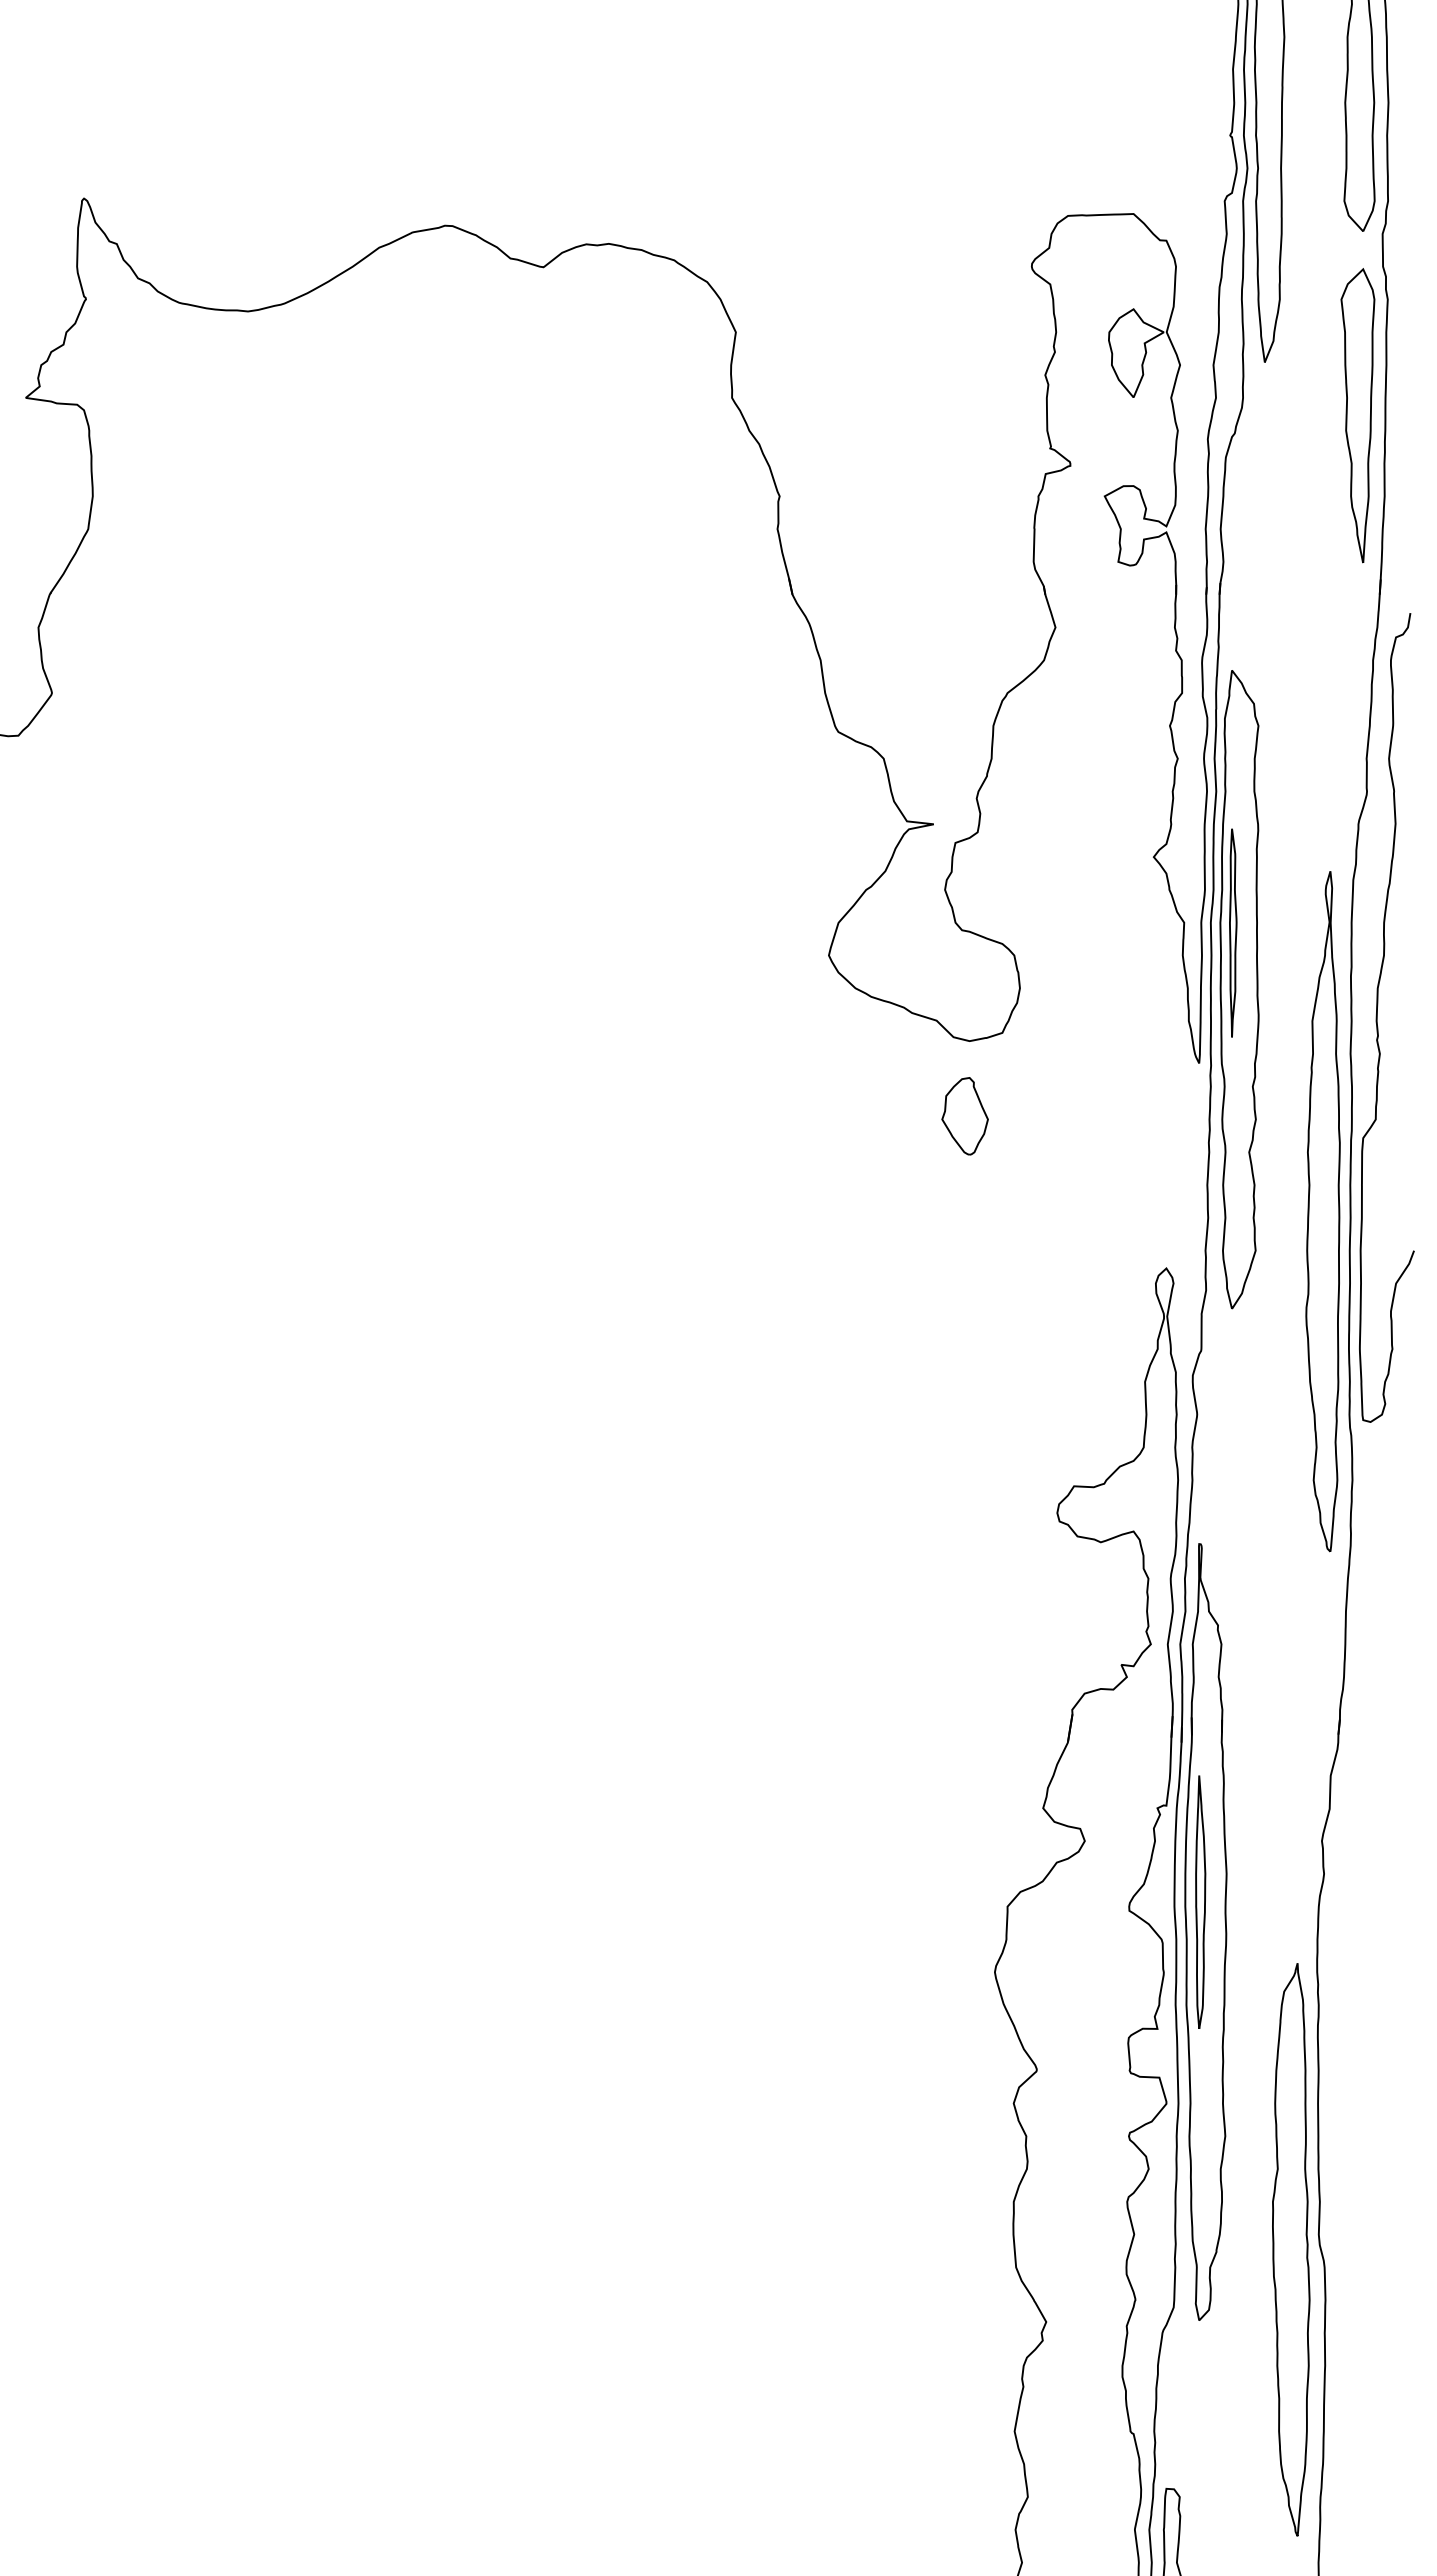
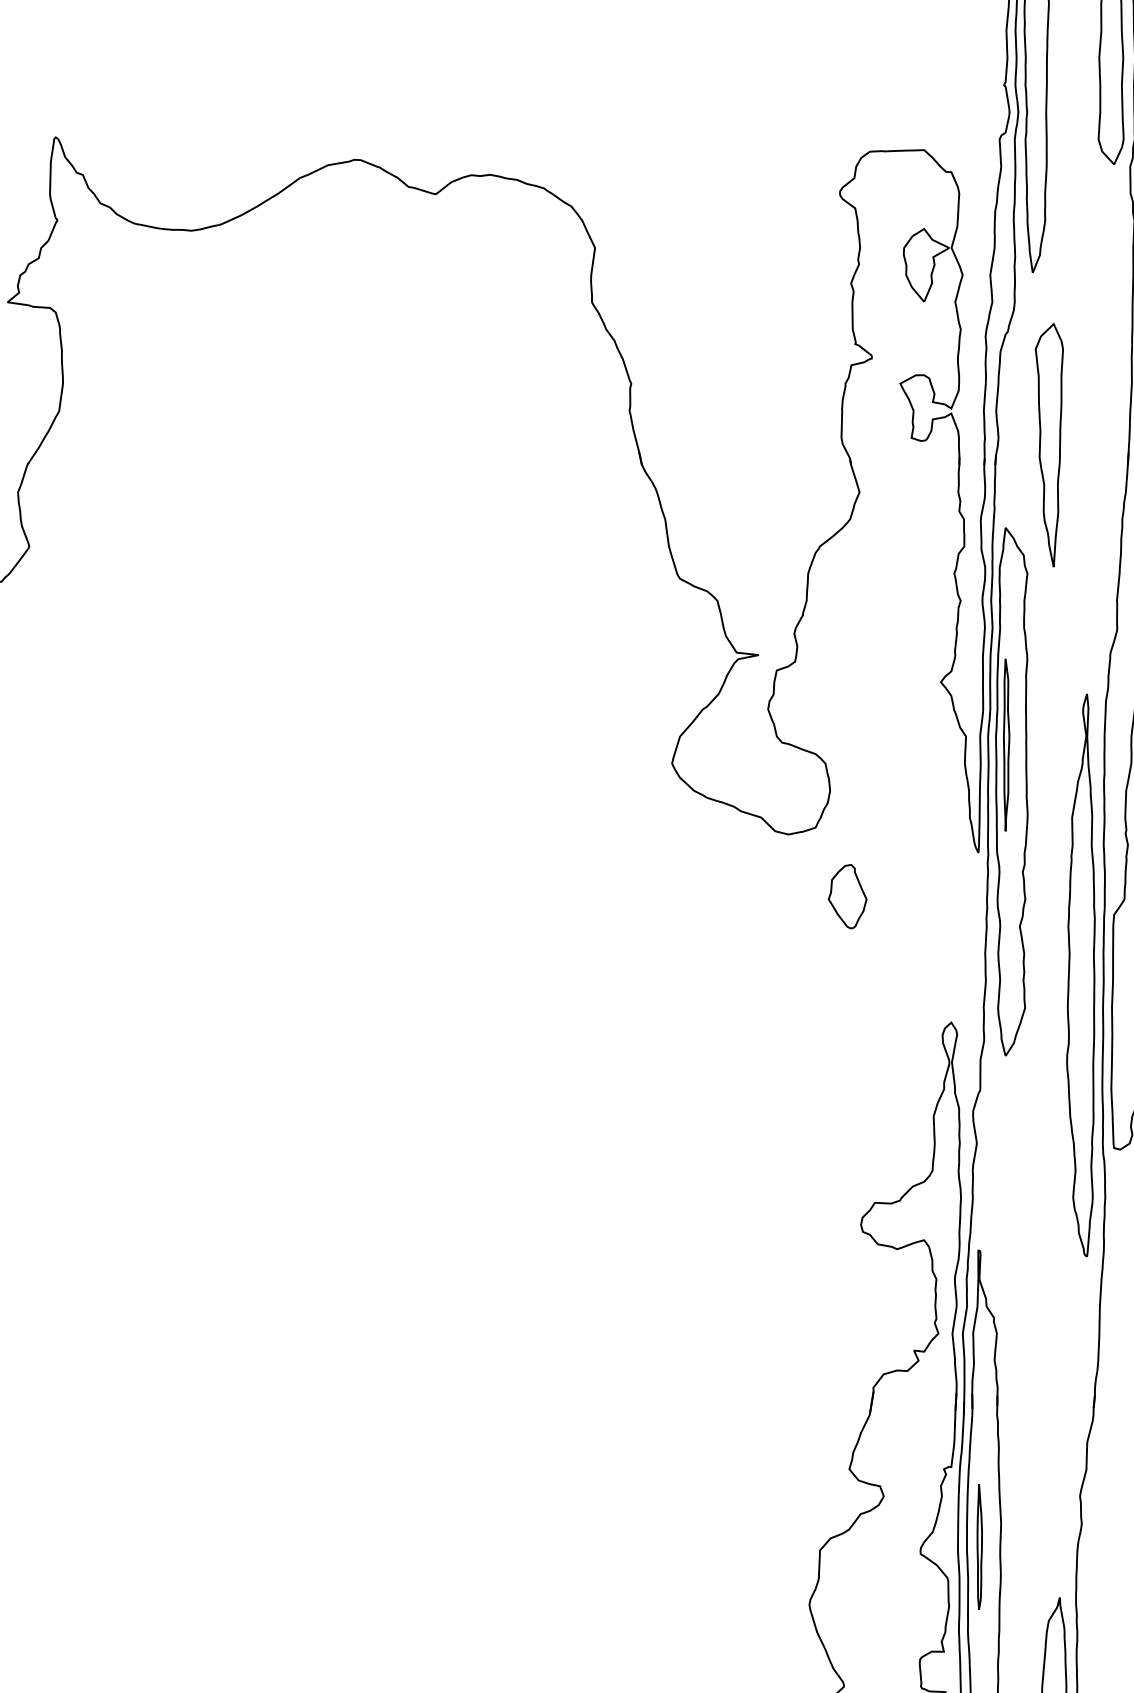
part: (1357, 415) -> (1049, 445), moved
part: (964, 1116) -> (847, 896), moved
part: (1200, 1901) -> (979, 1546), size x0.6

